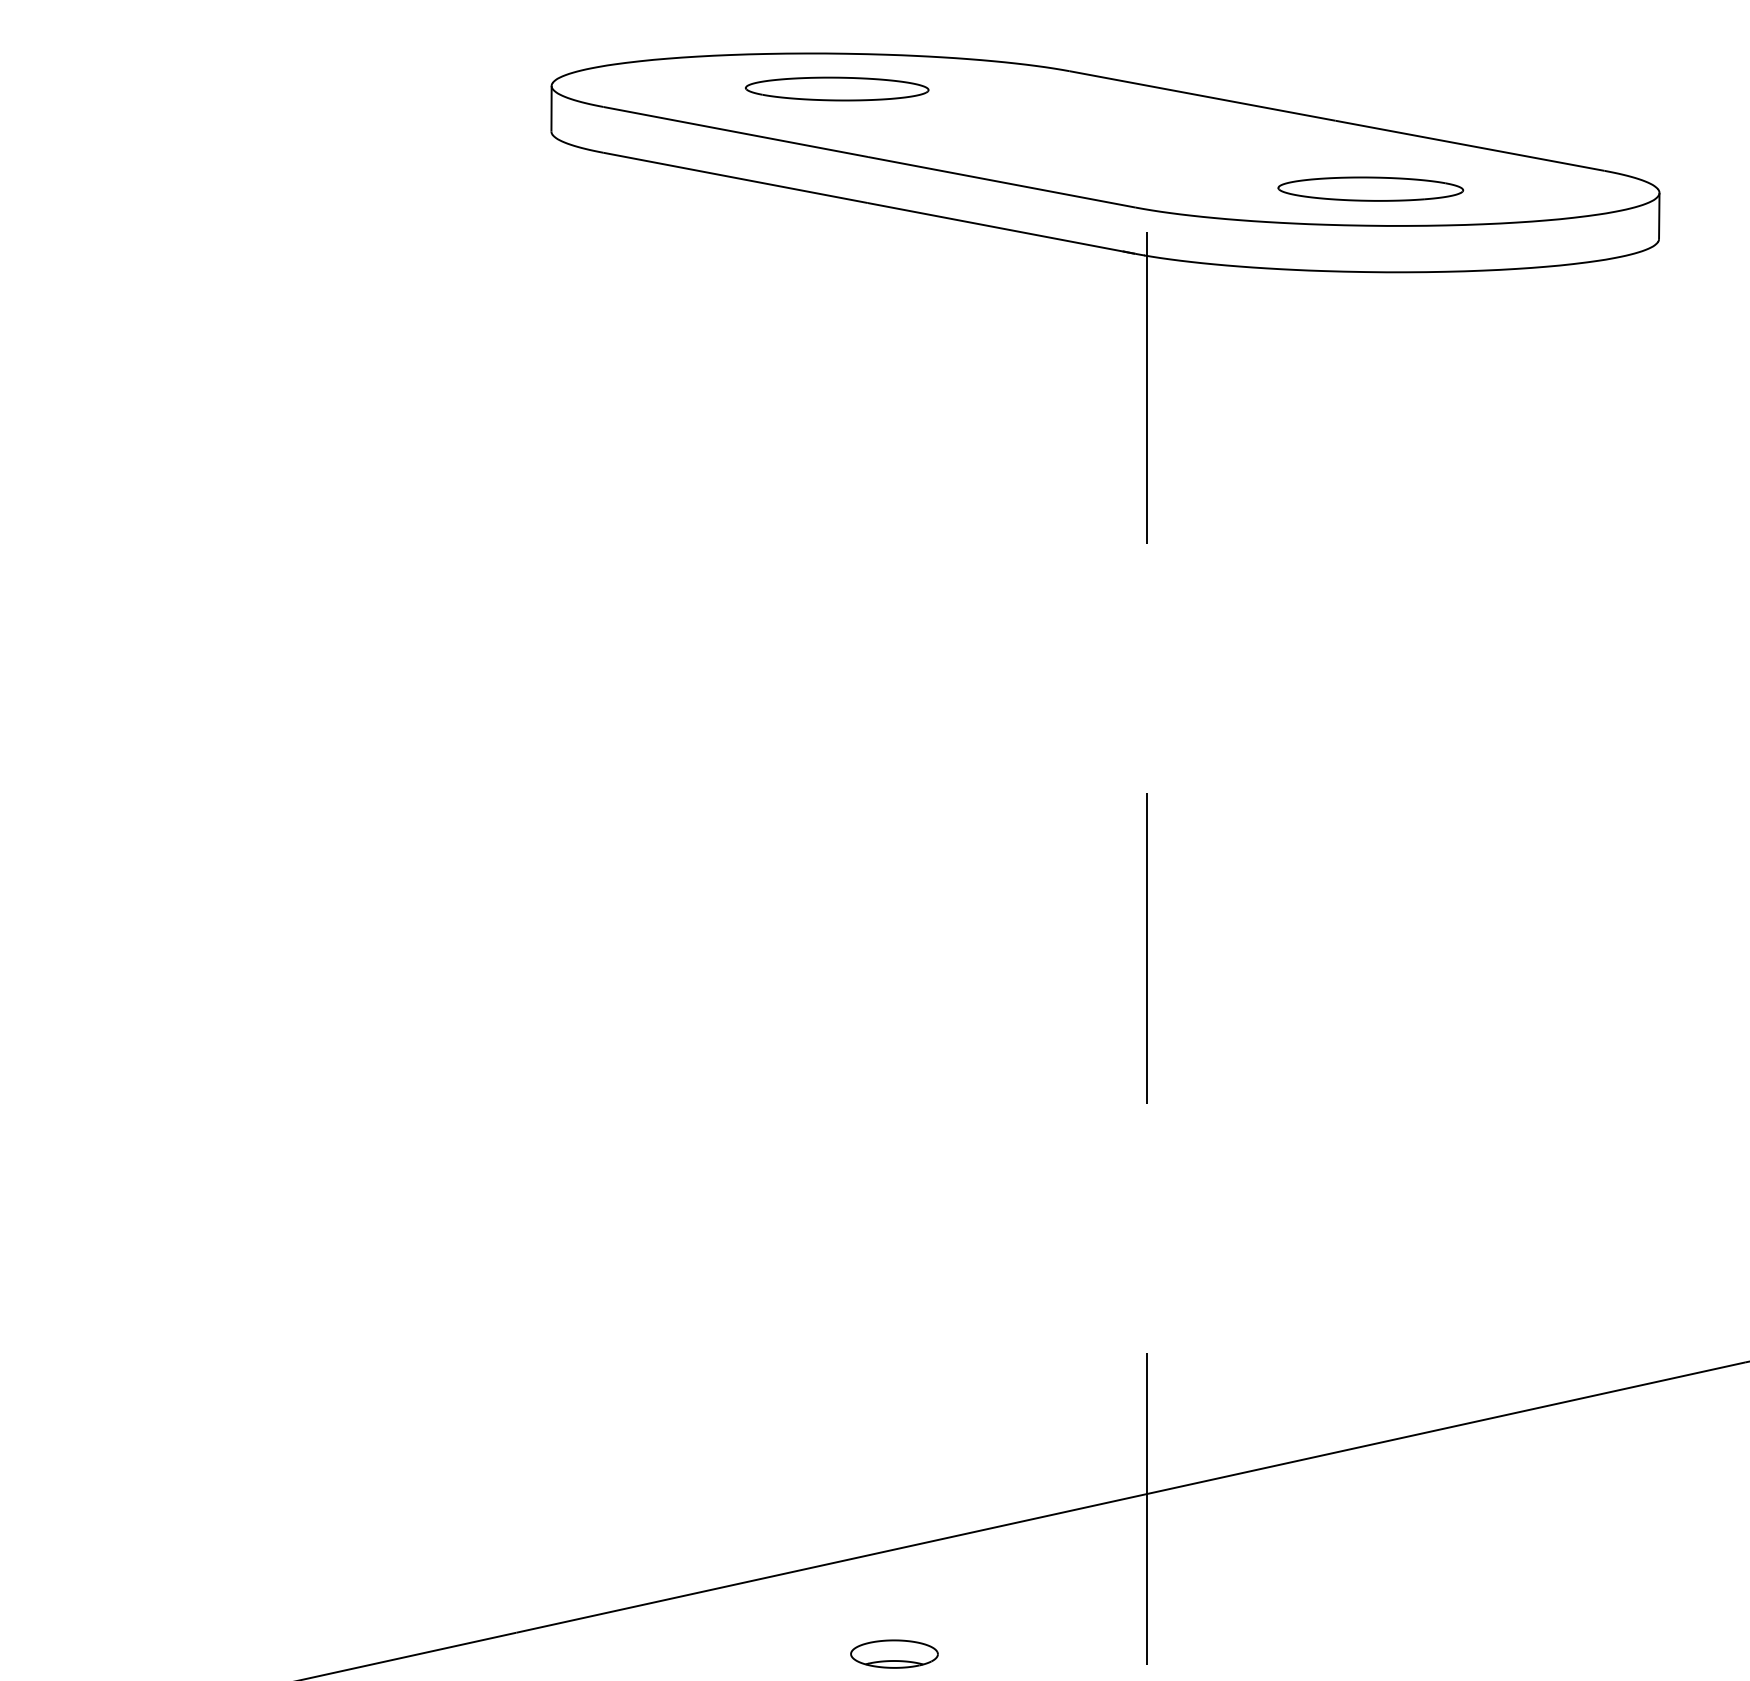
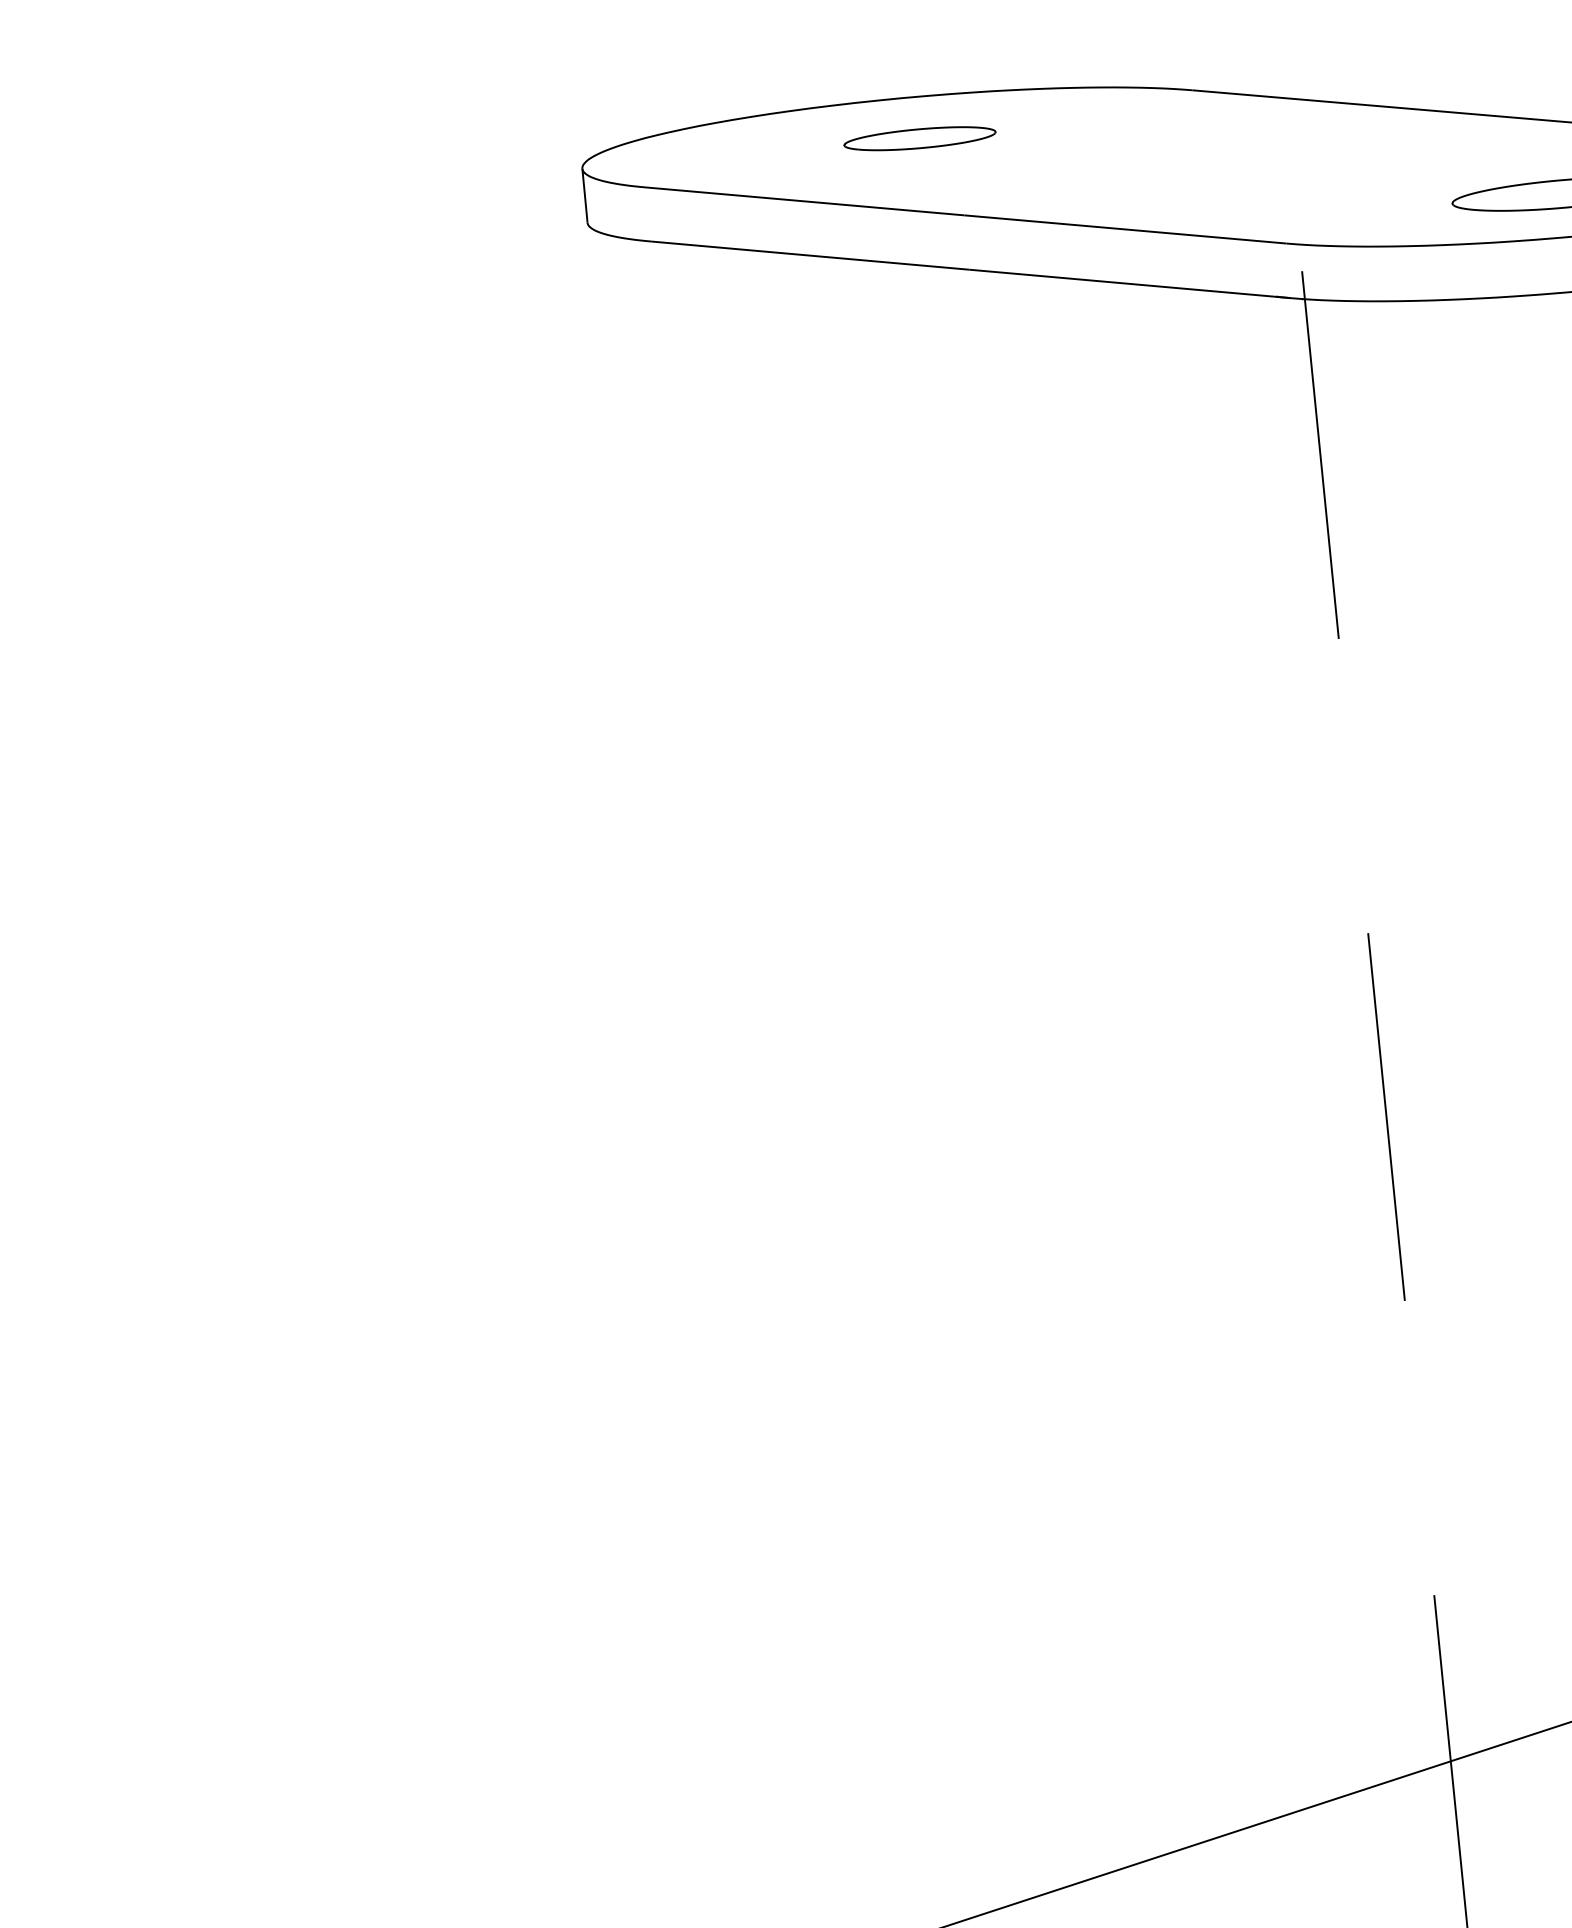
part: (837, 88) -> (920, 138), size x0.7

